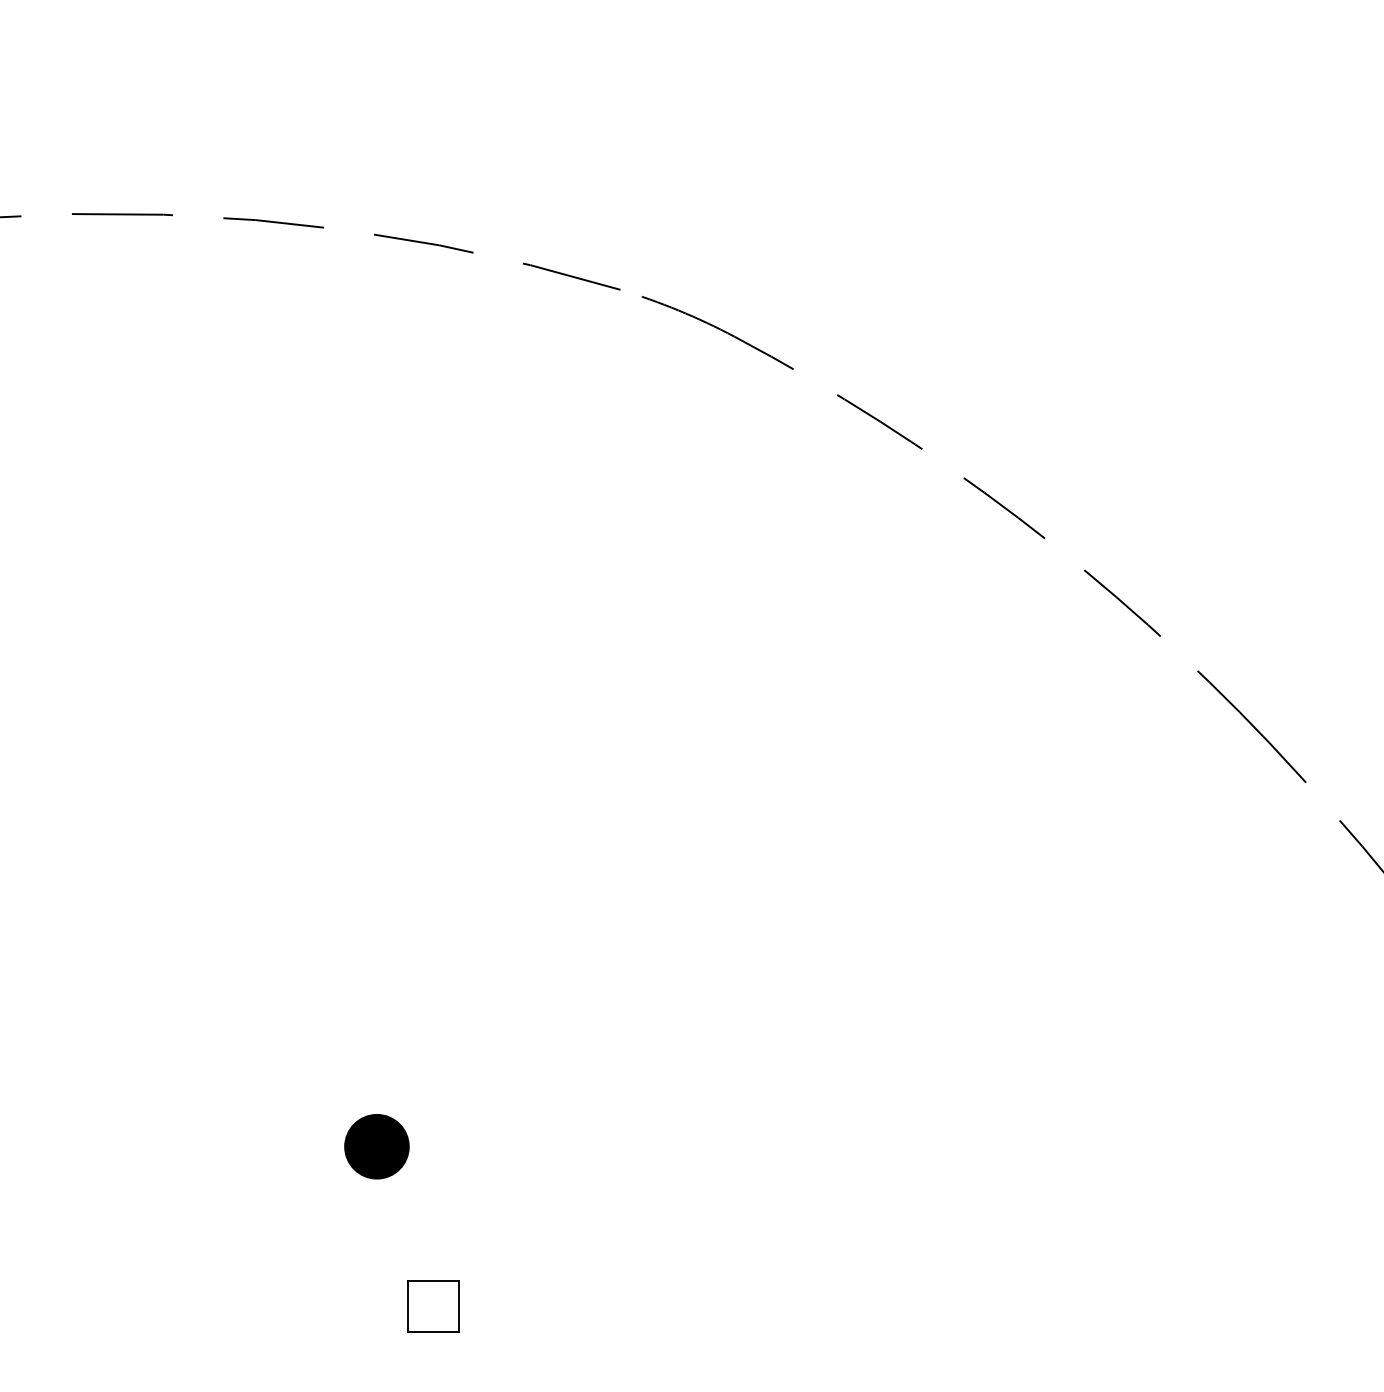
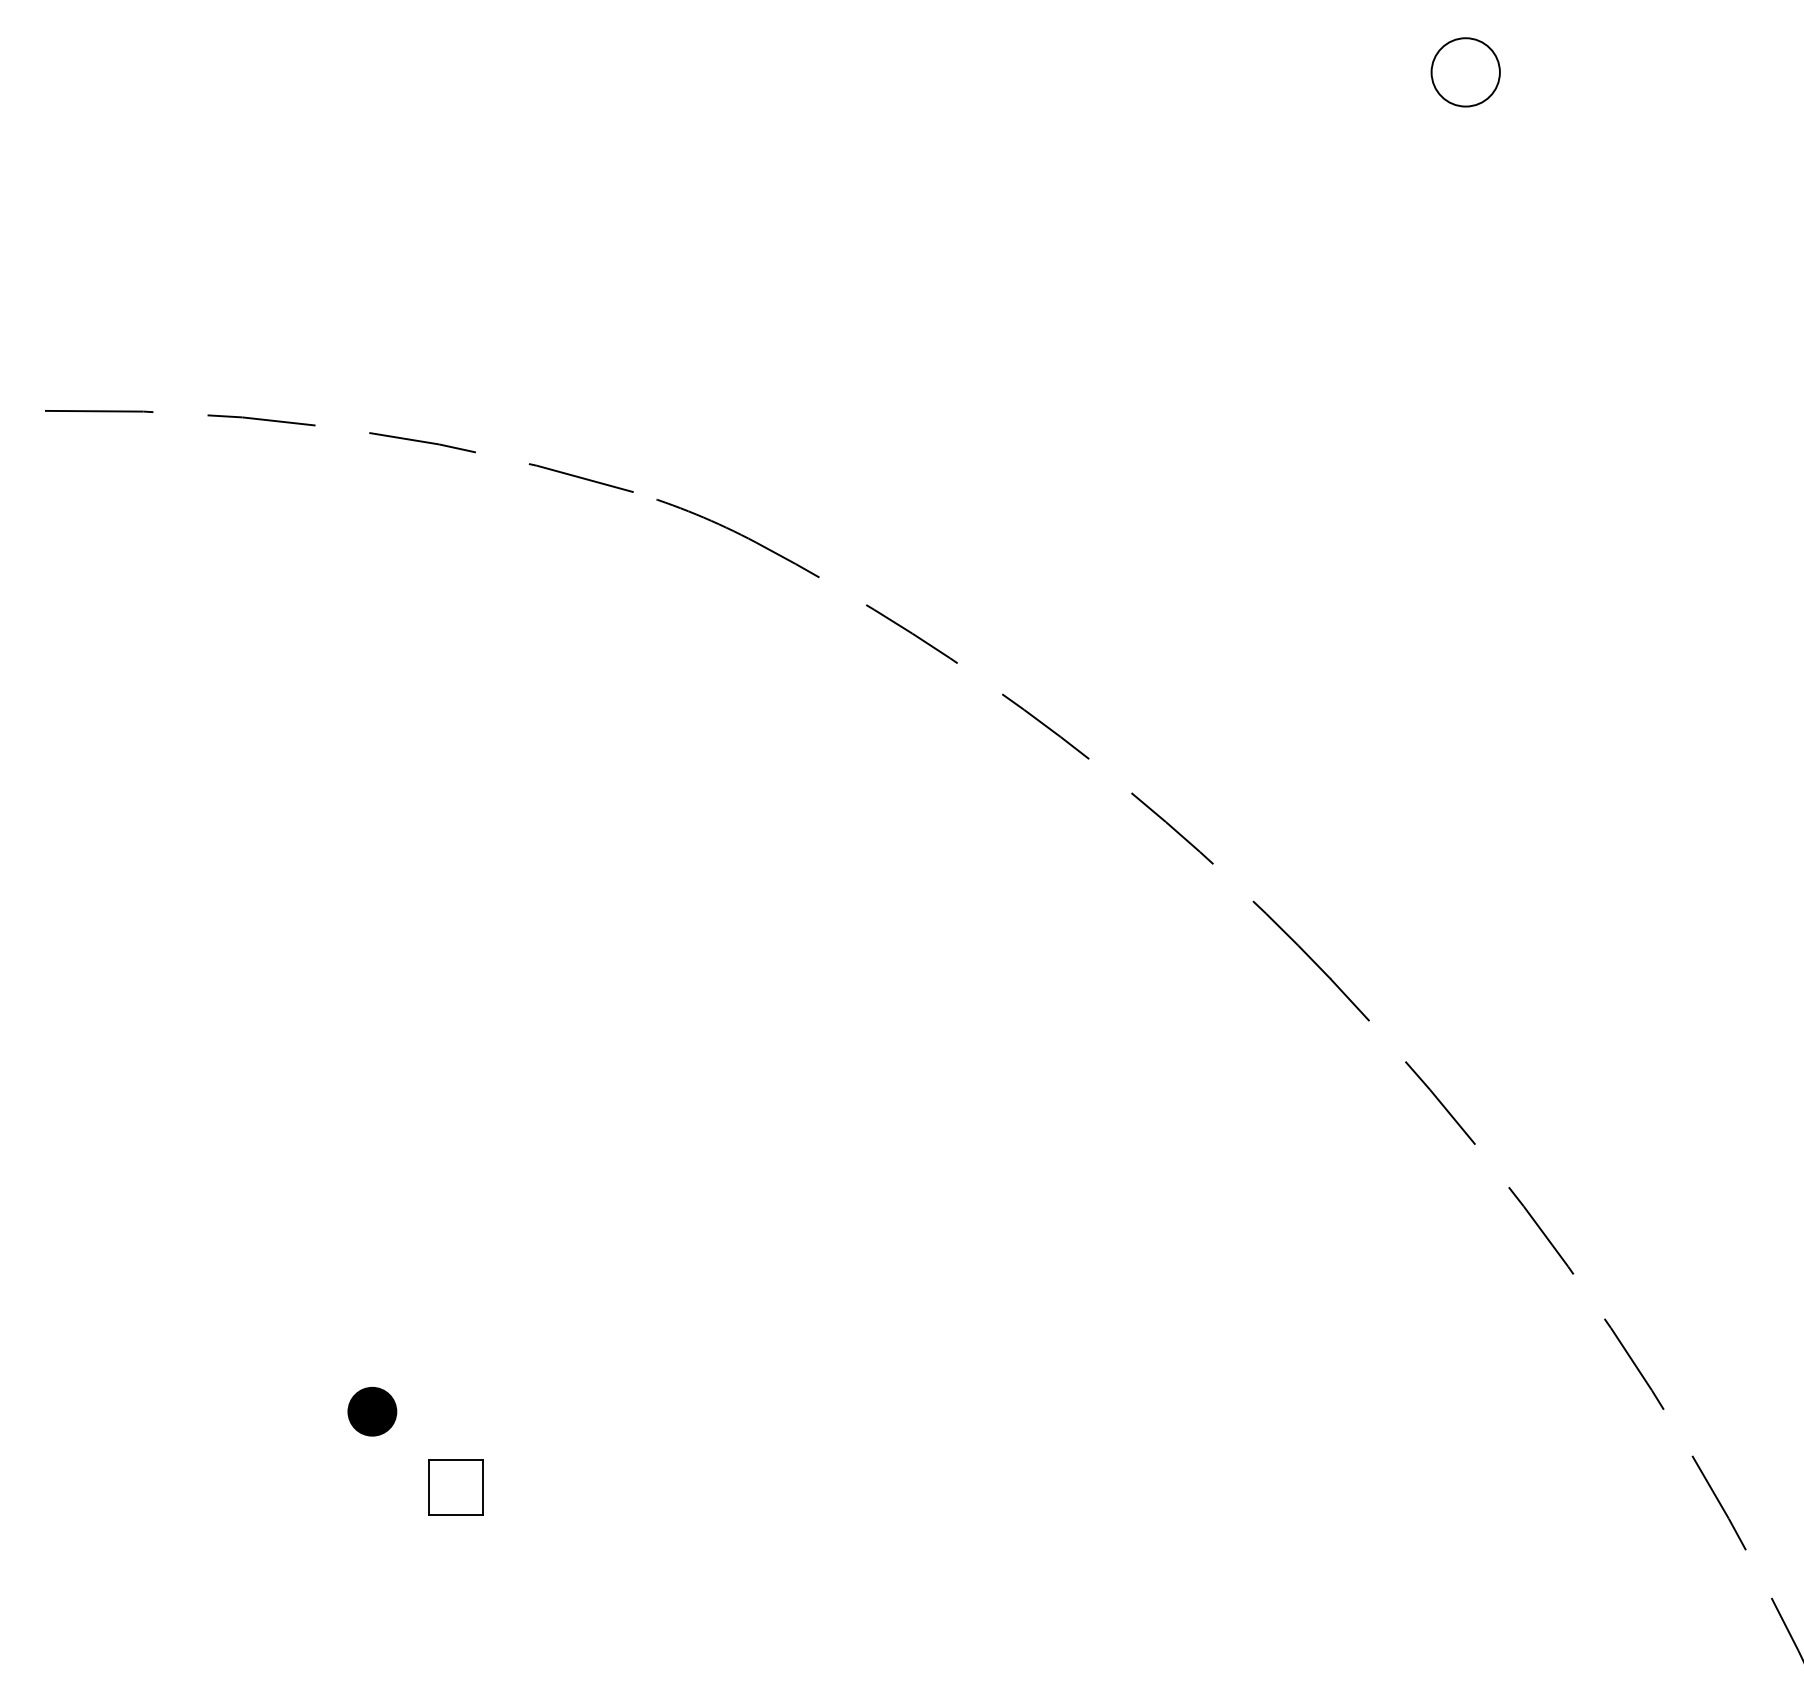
part: (377, 1146) -> (372, 1411), size x0.7
part: (433, 1305) -> (455, 1487), moved

